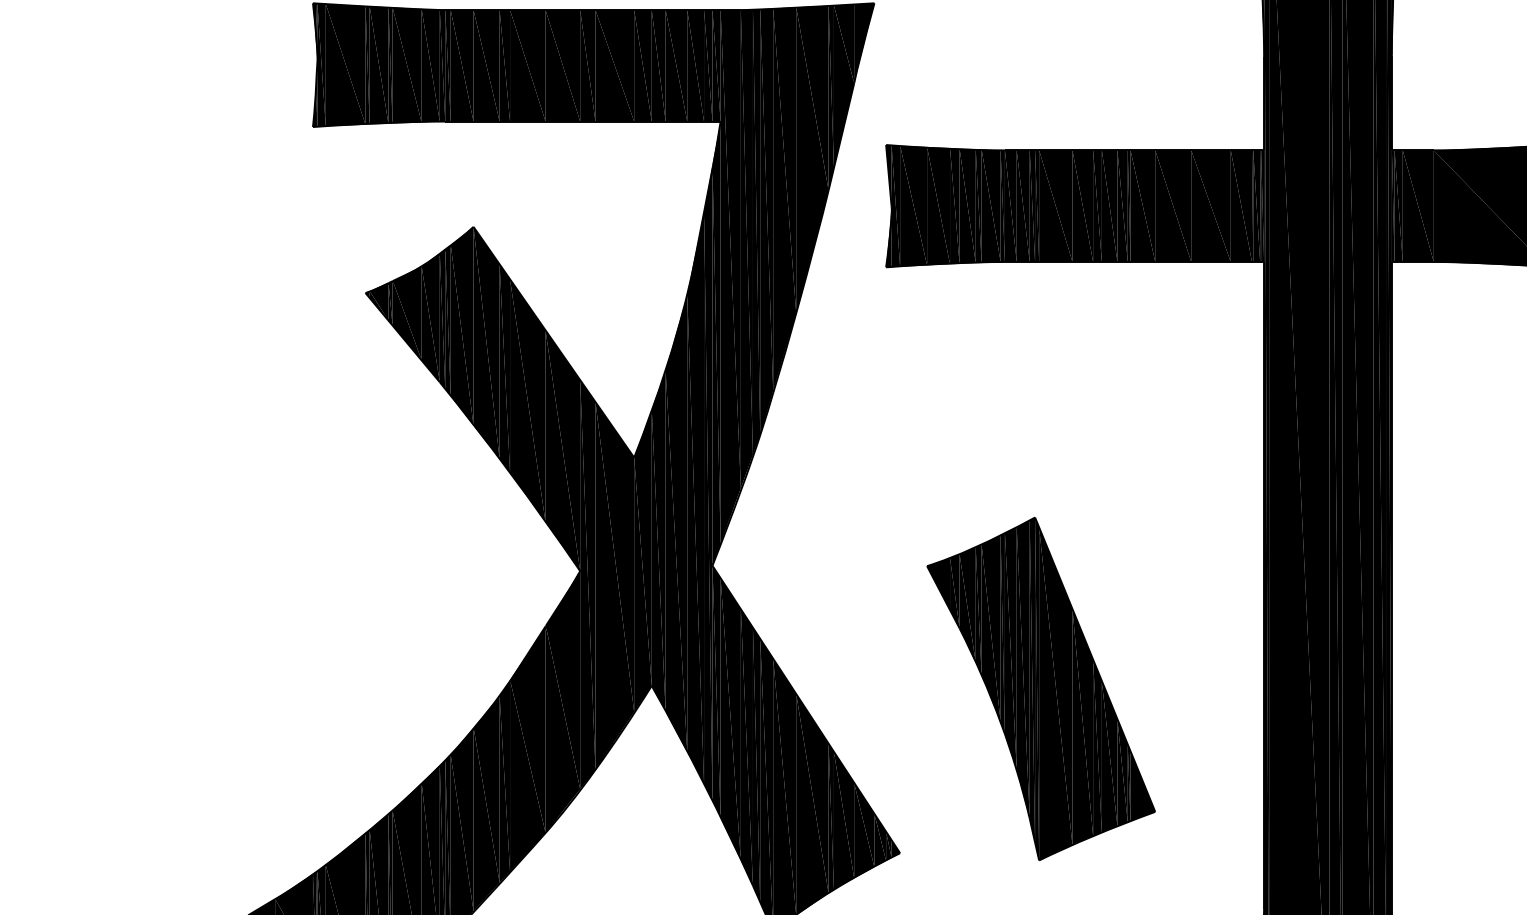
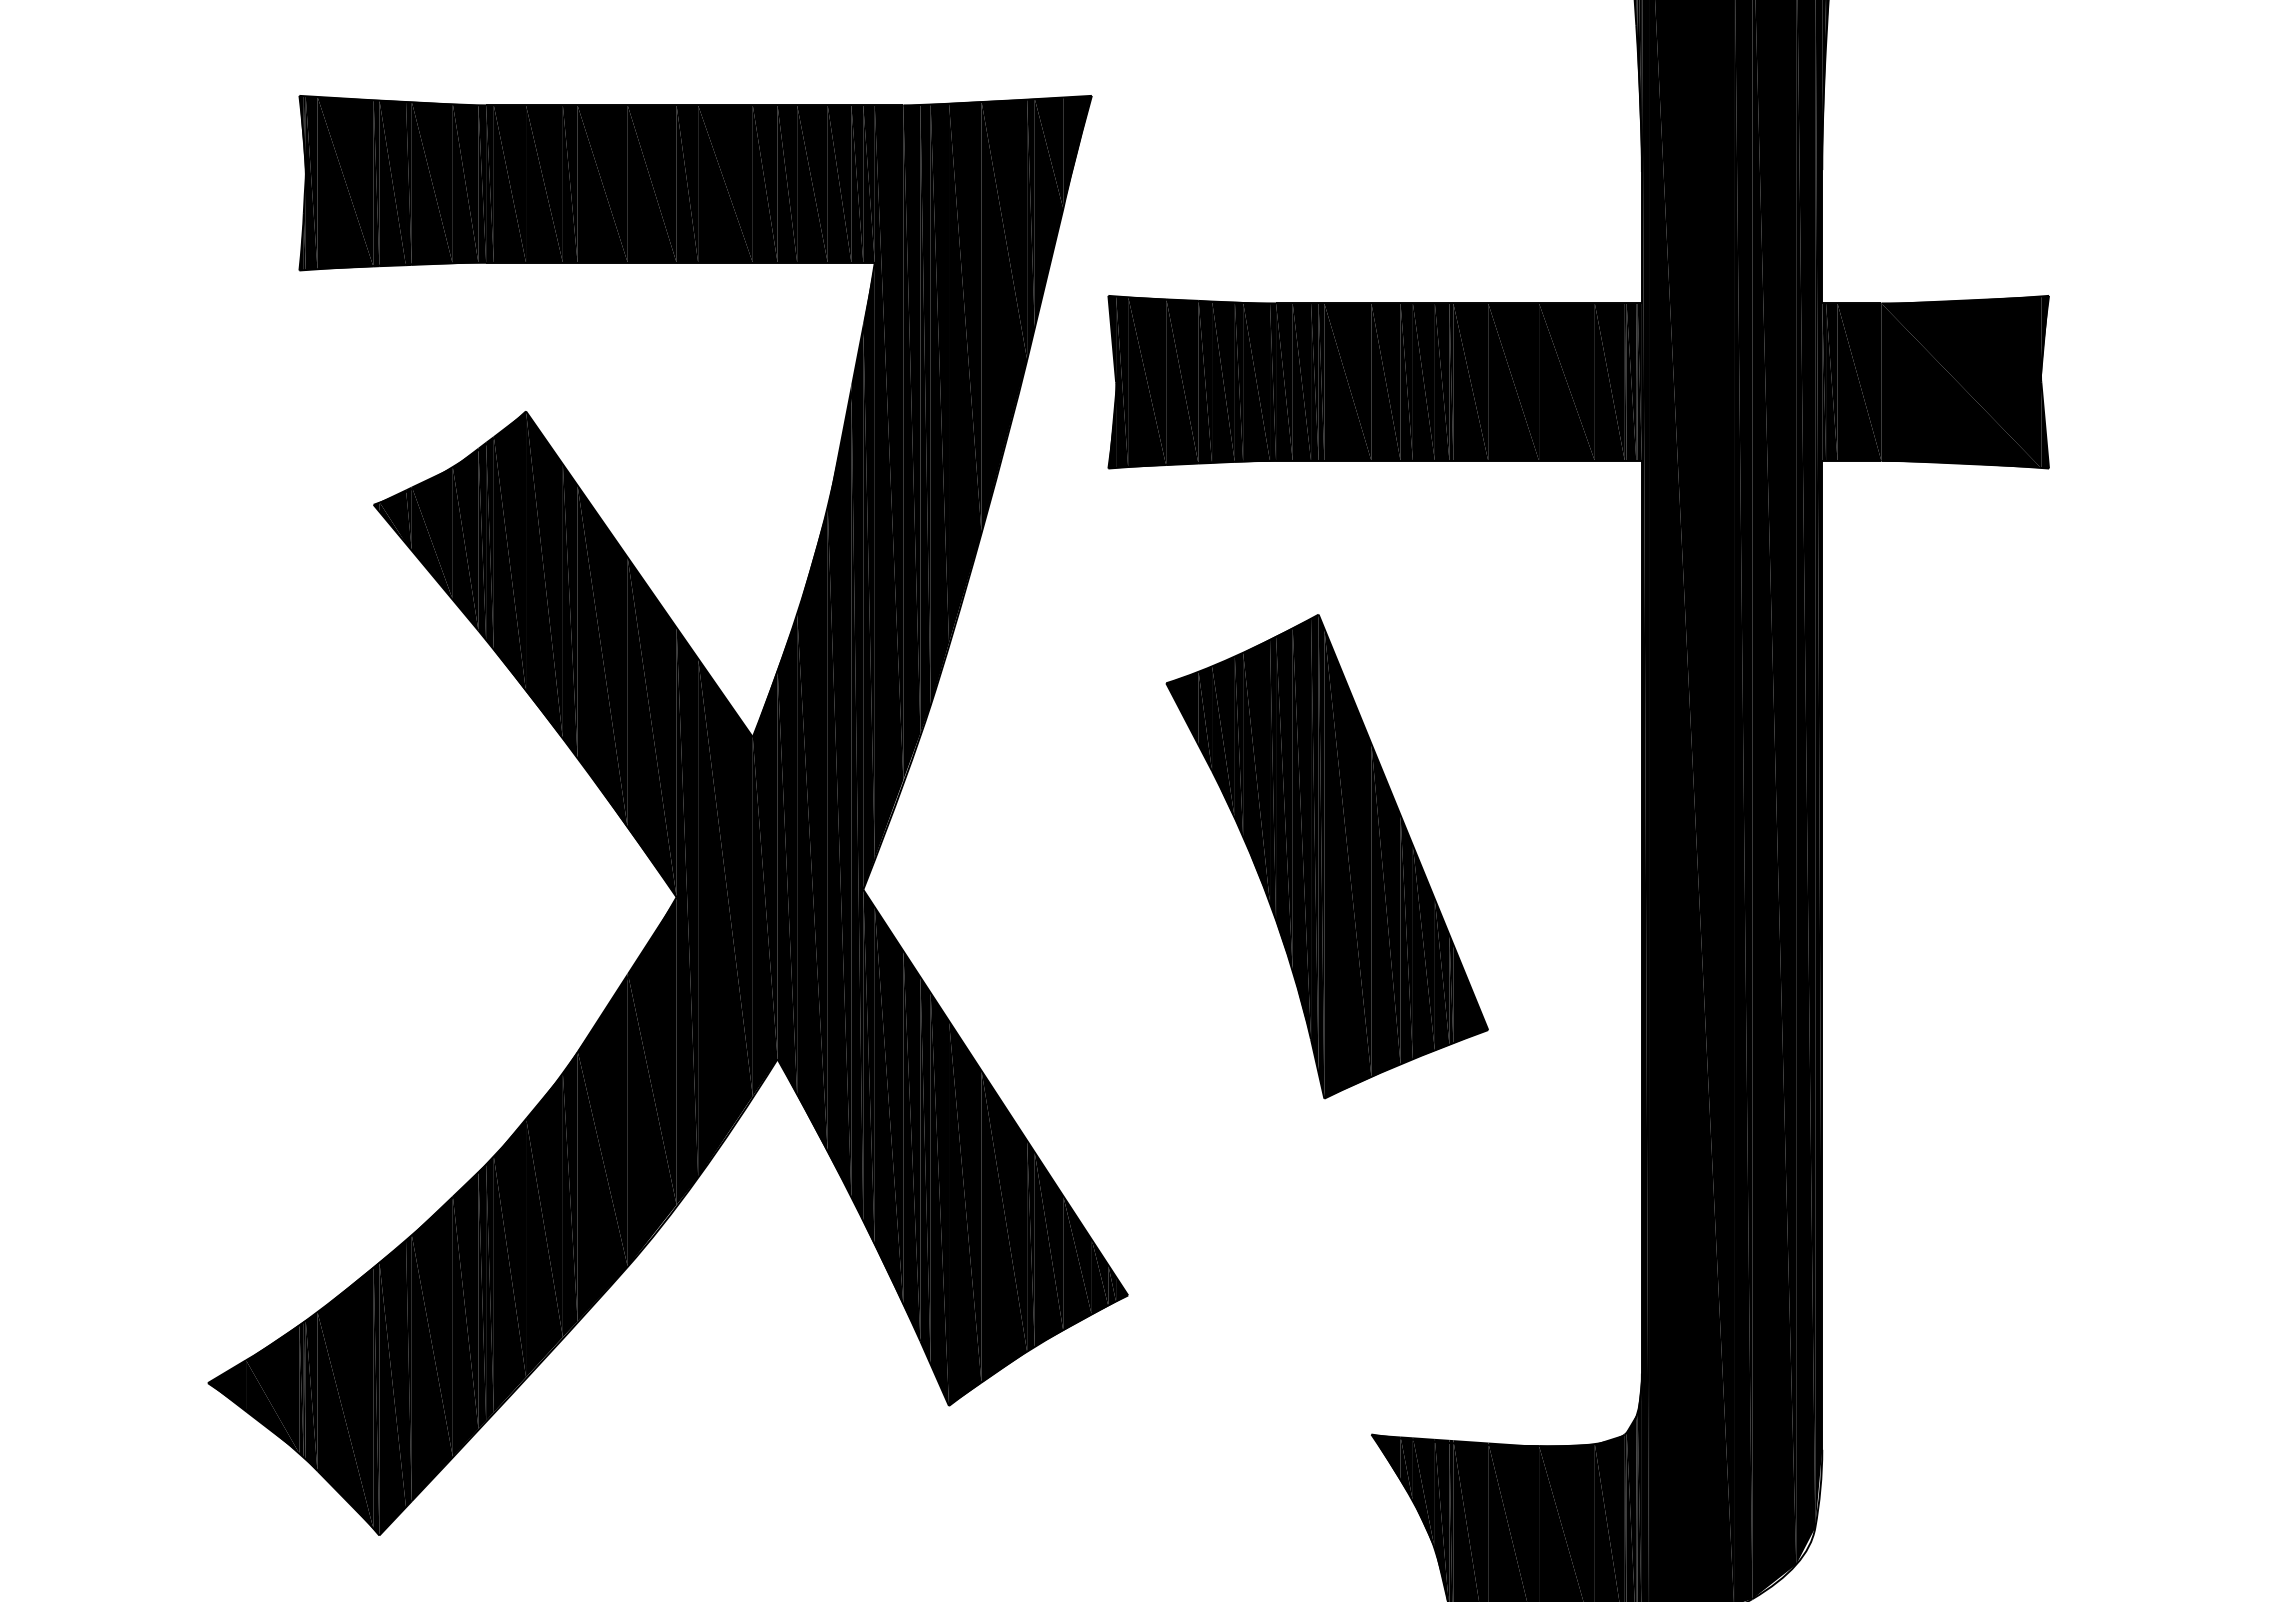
part: (1040, 688) -> (1326, 856), moved

